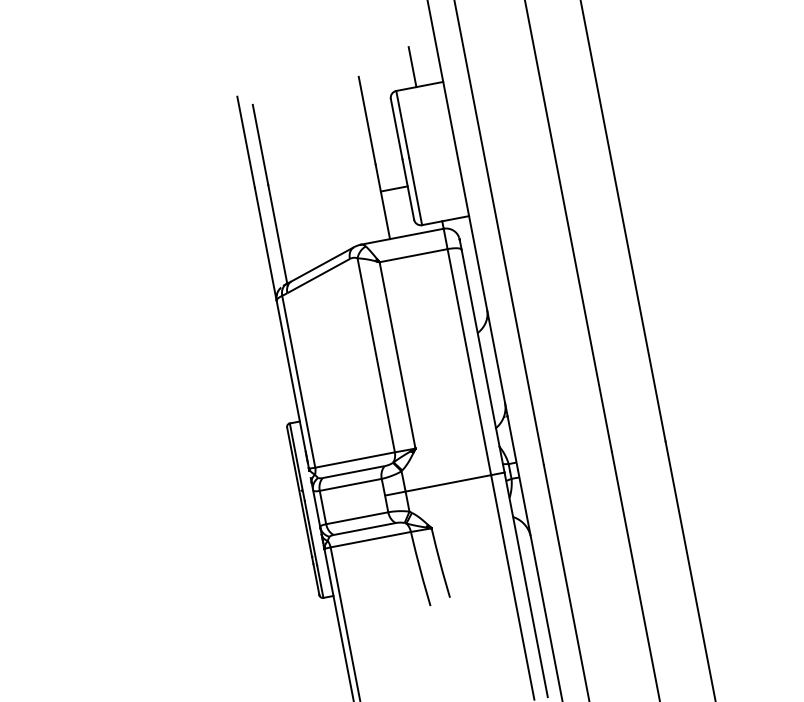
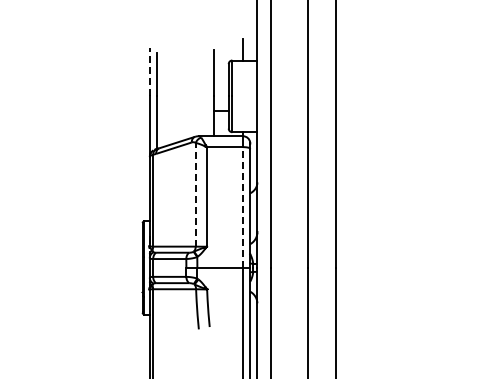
line: (245, 141) -> (149, 71), solid -> dashed
line: (375, 354) -> (195, 194), solid -> dashed
line: (470, 361) -> (243, 207), solid -> dashed

